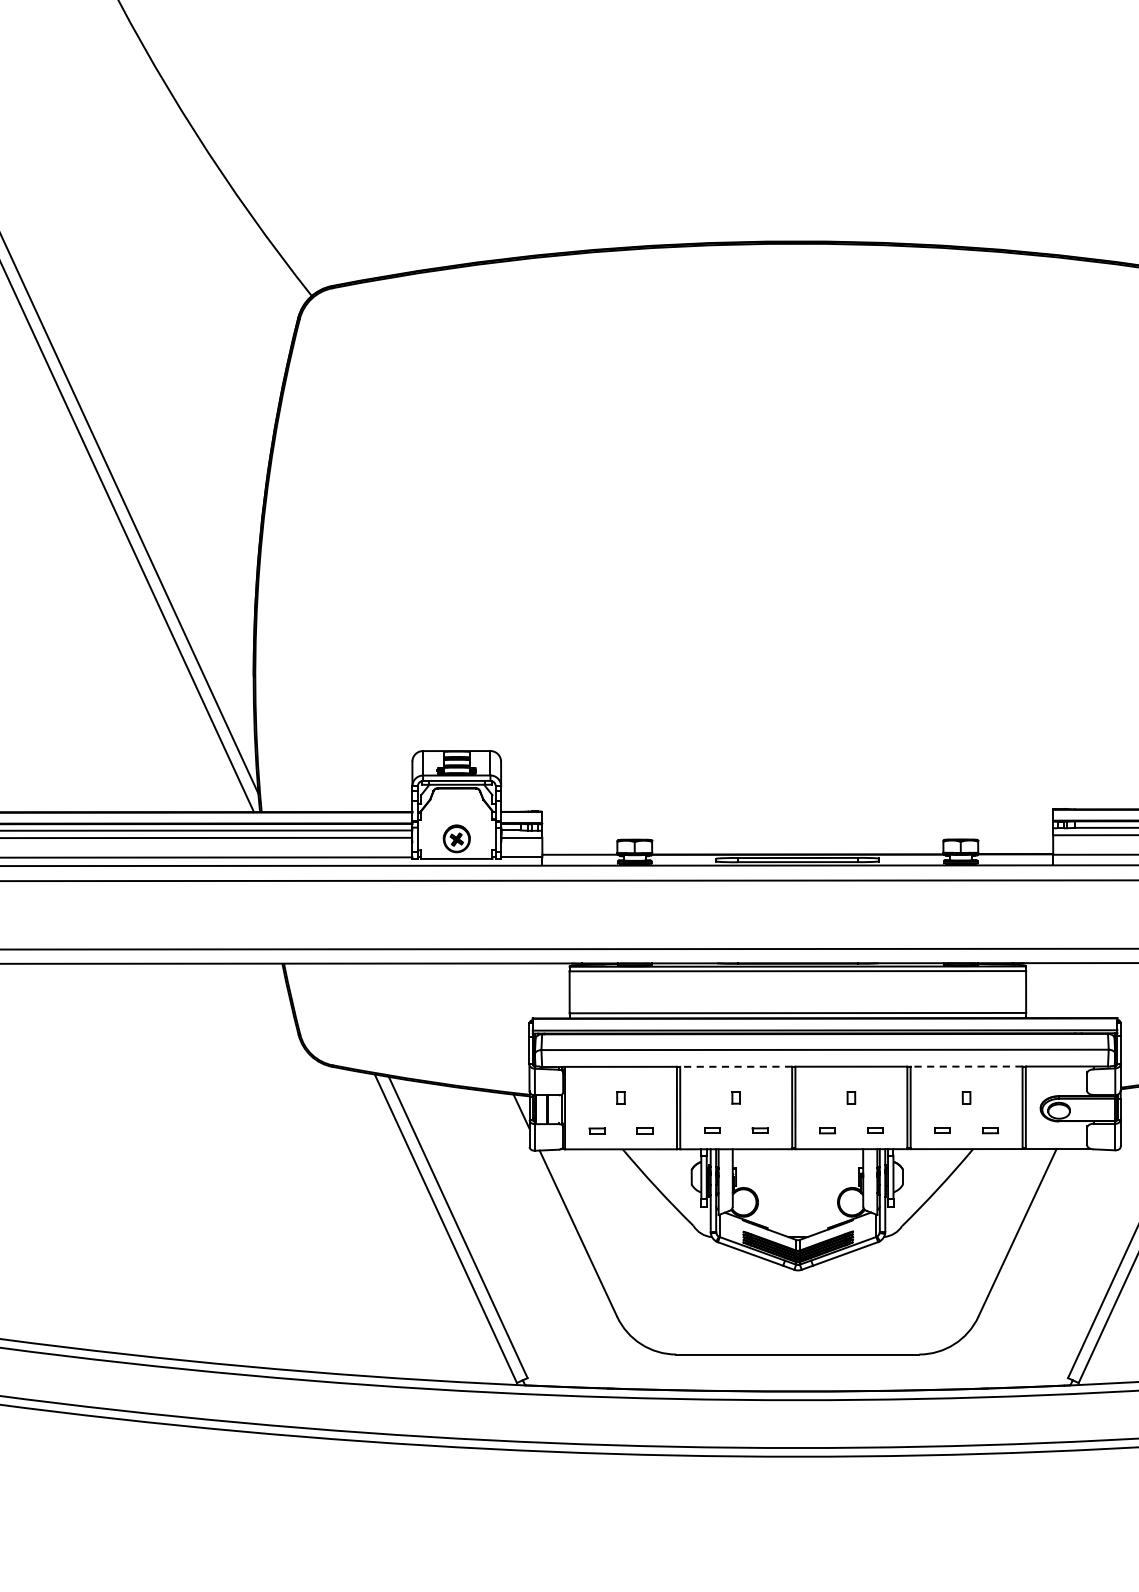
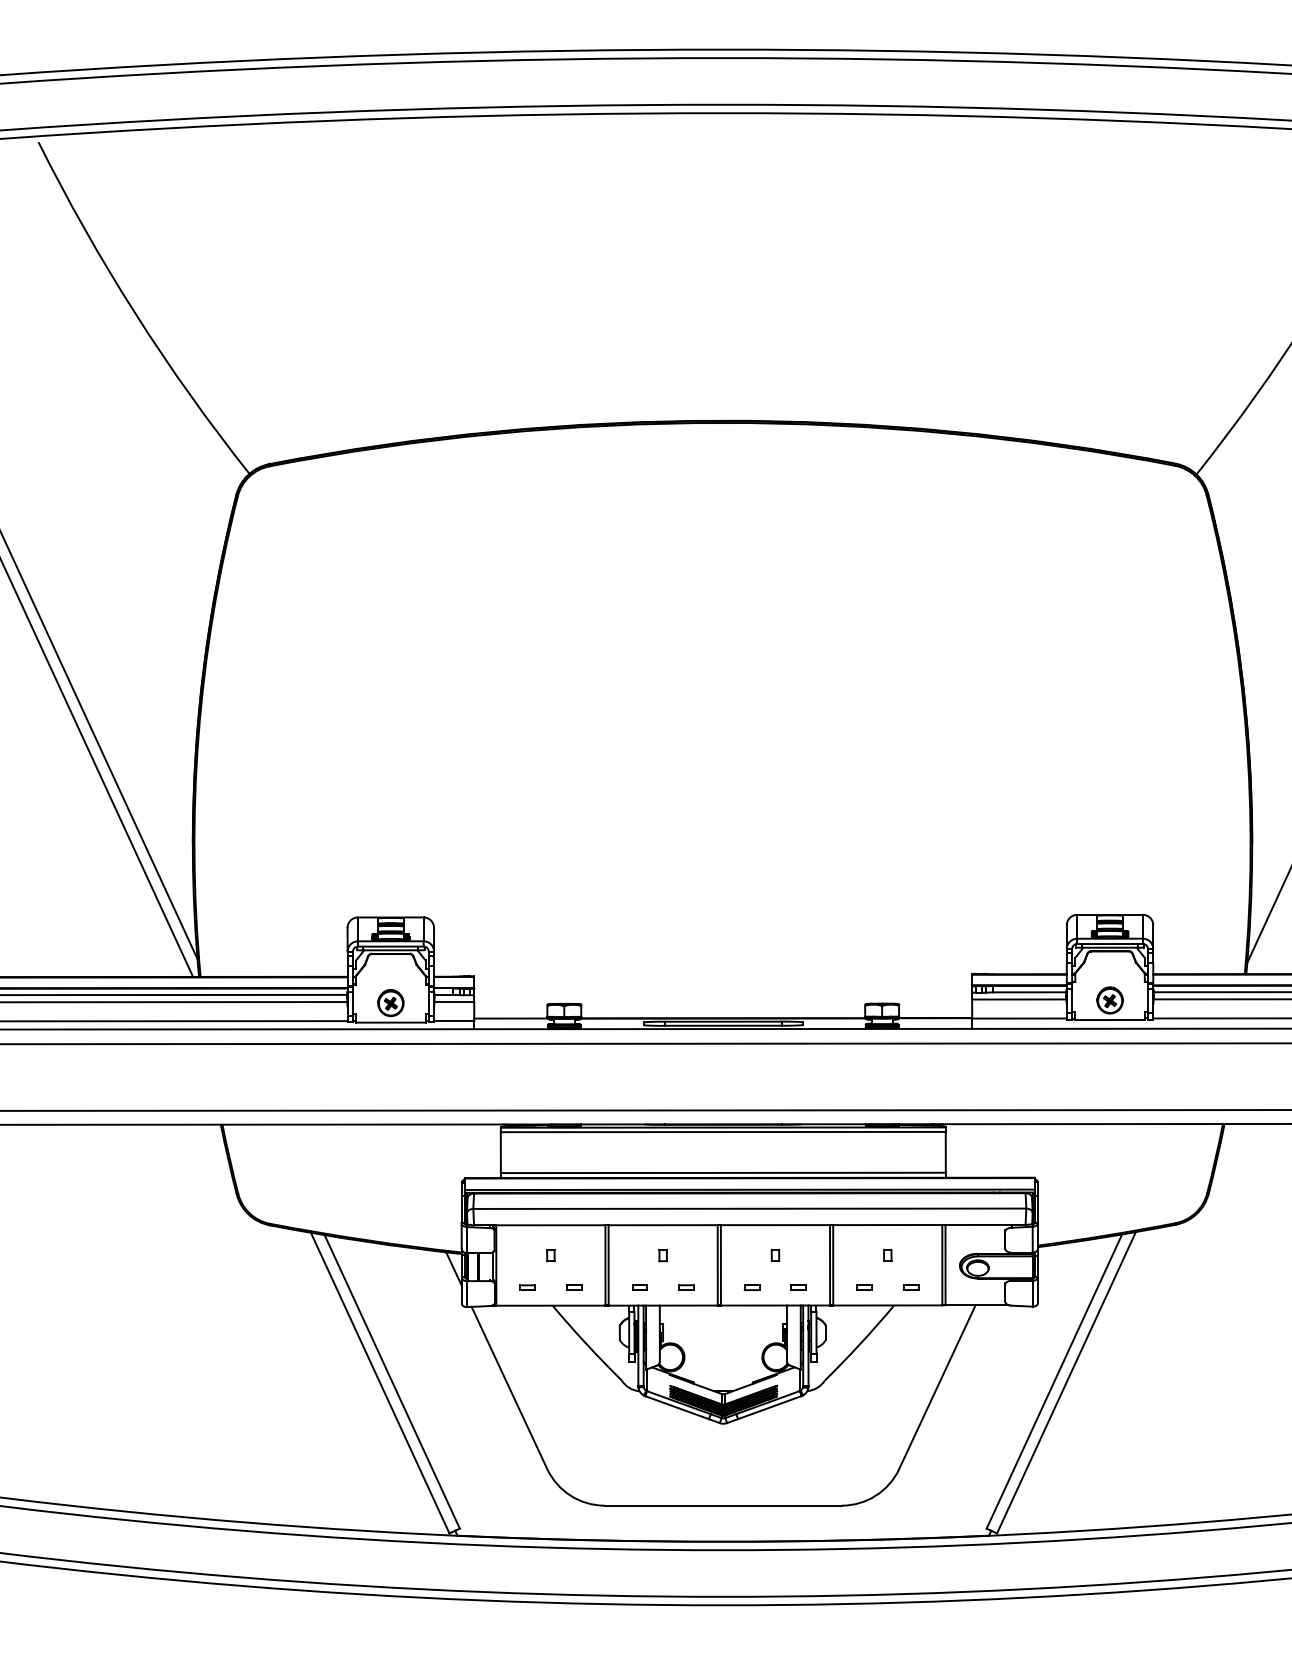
line: (736, 1067) -> (663, 1225), dashed -> solid
line: (966, 1067) -> (887, 1225), dashed -> solid

